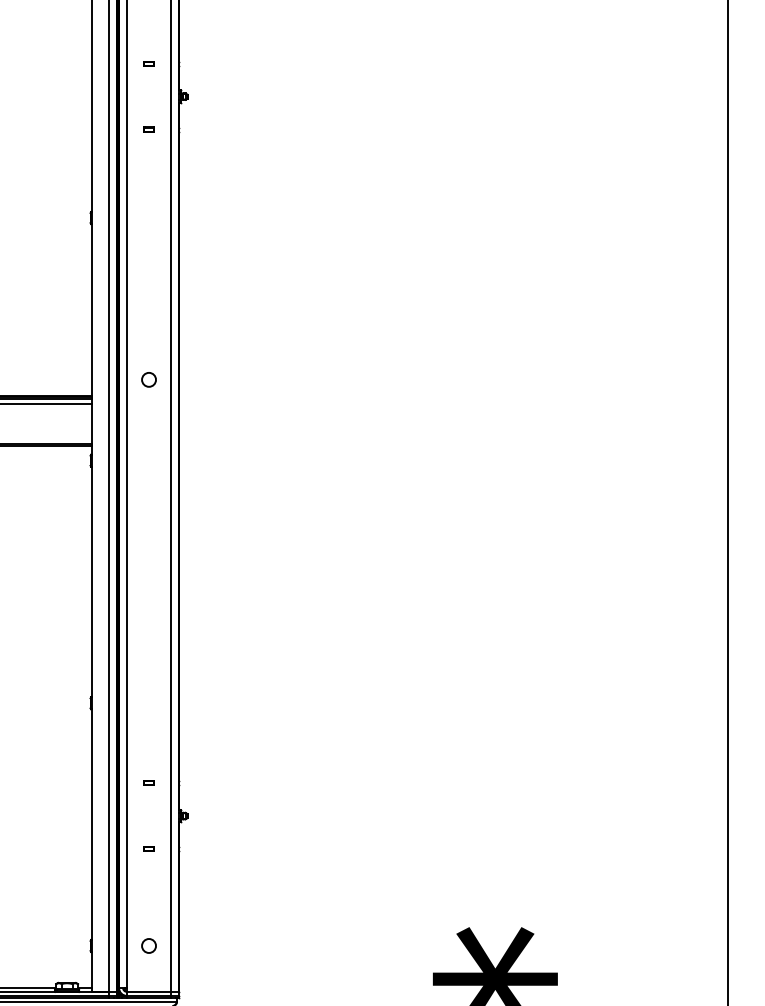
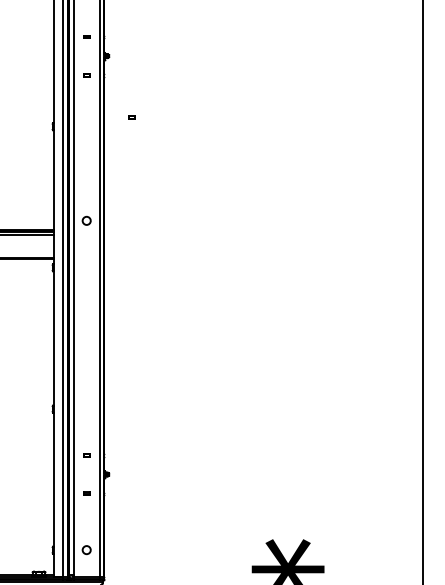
part: (226, 202) -> (131, 117), added

